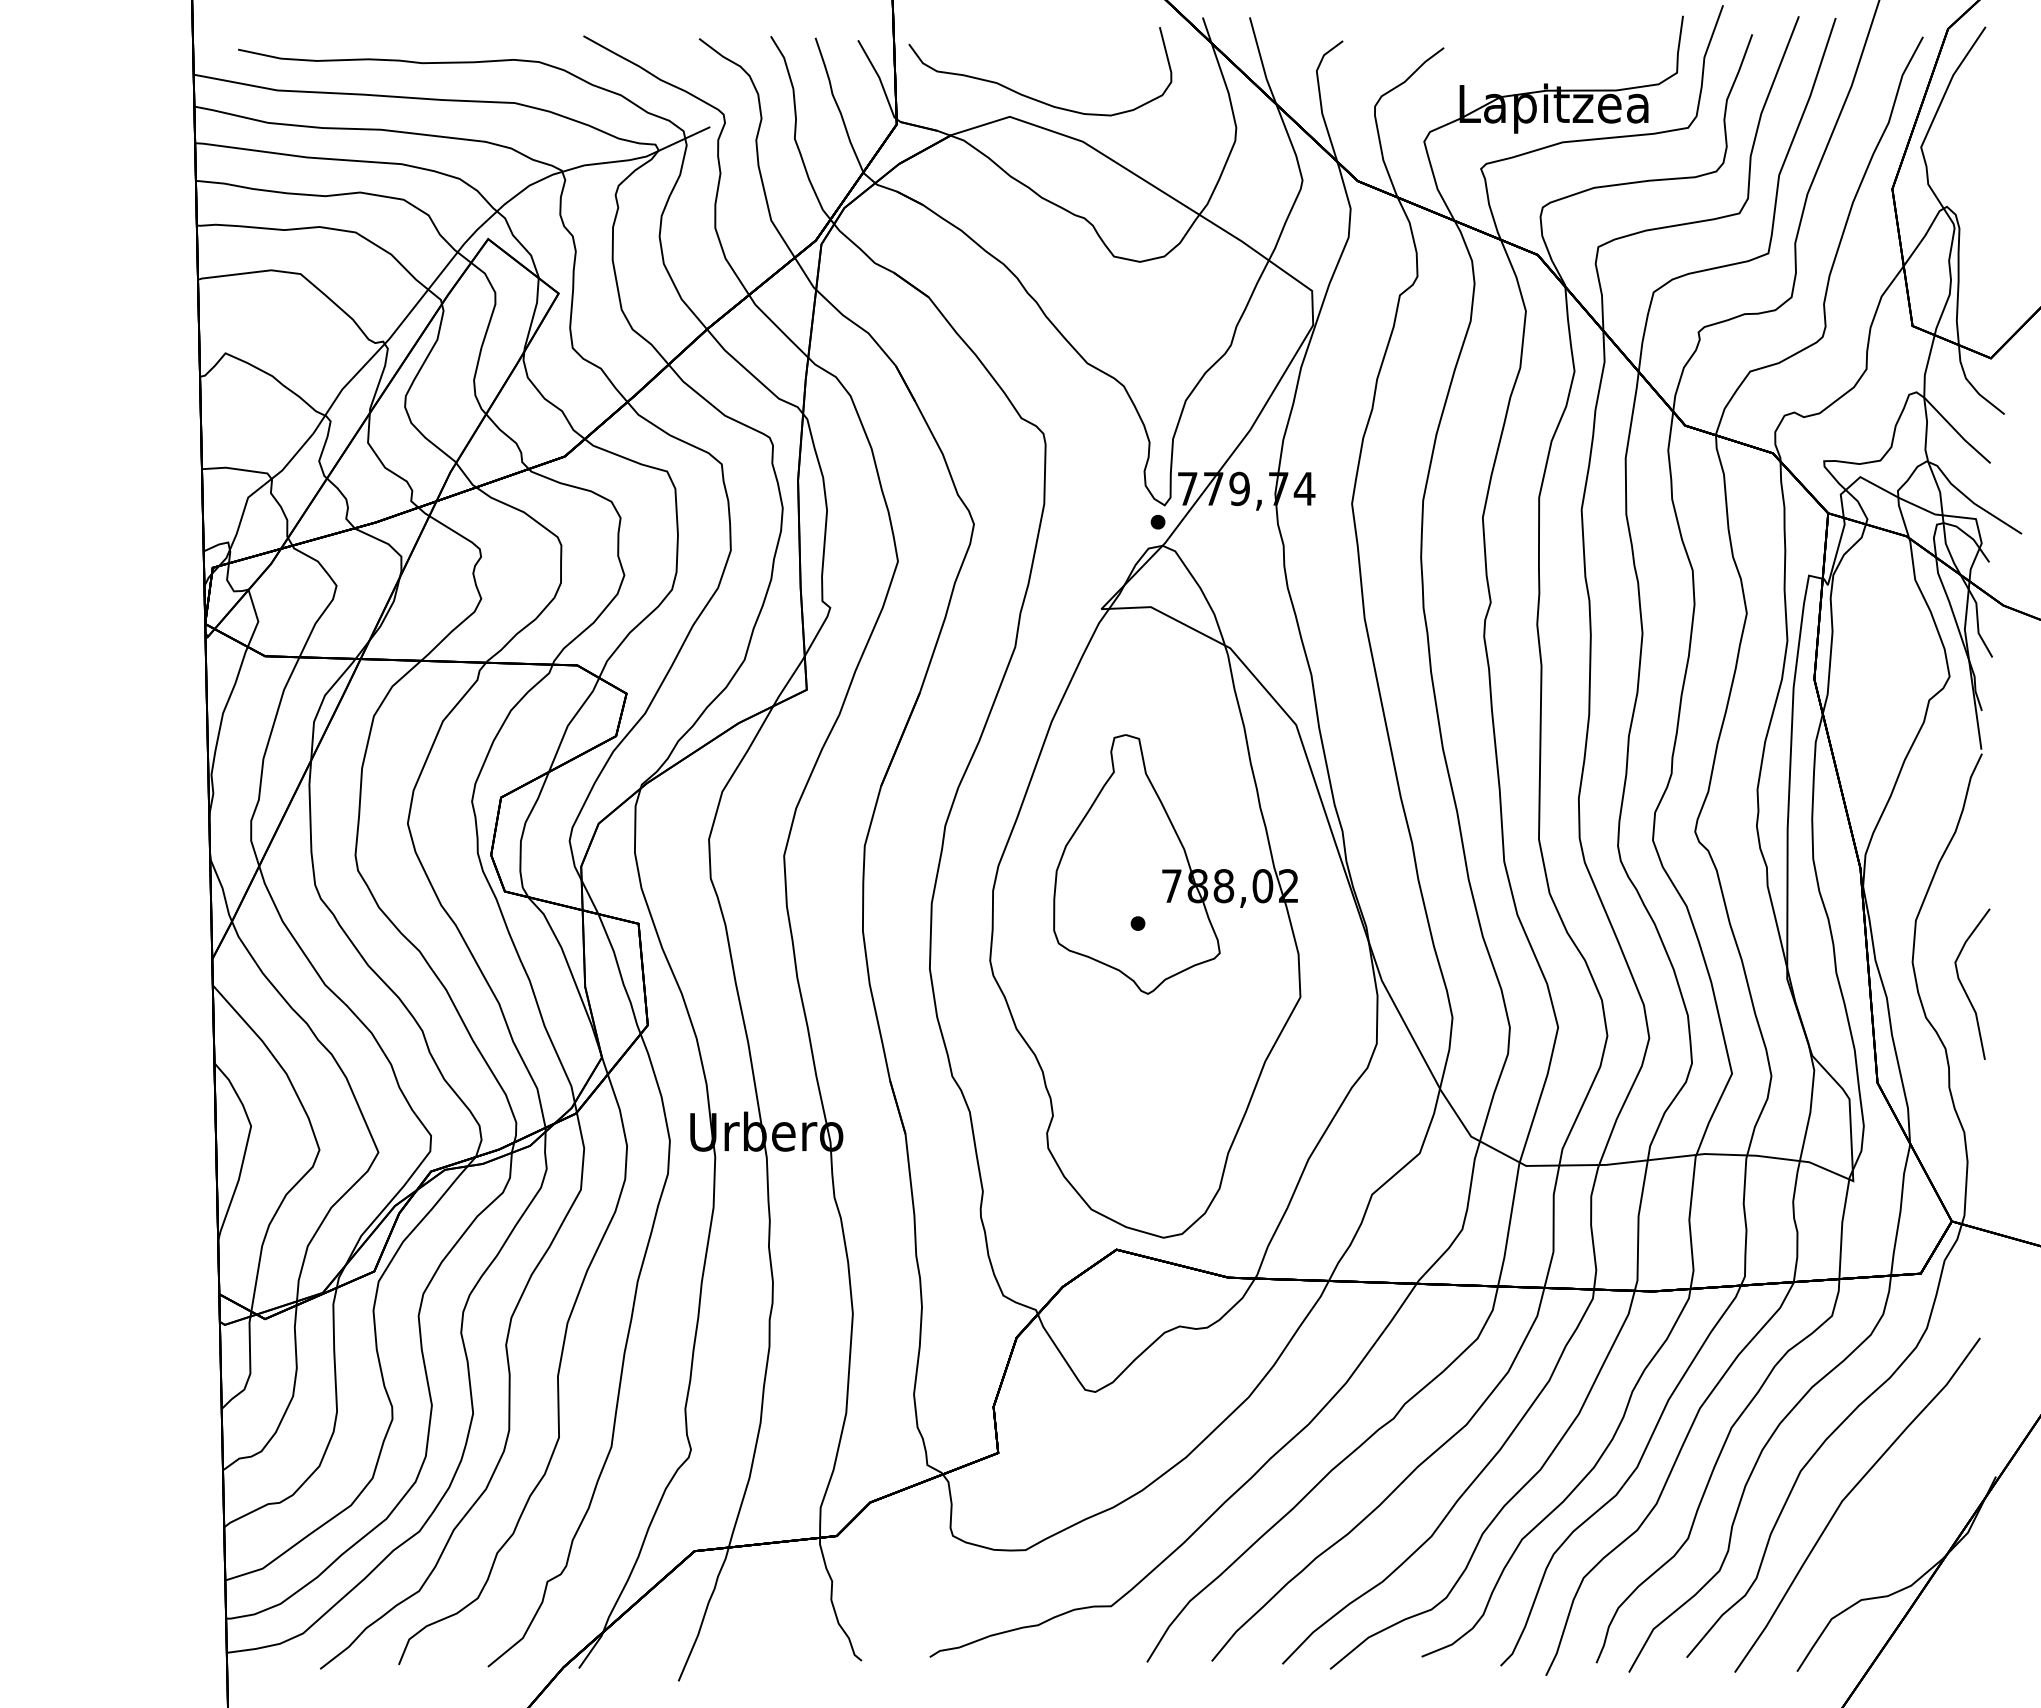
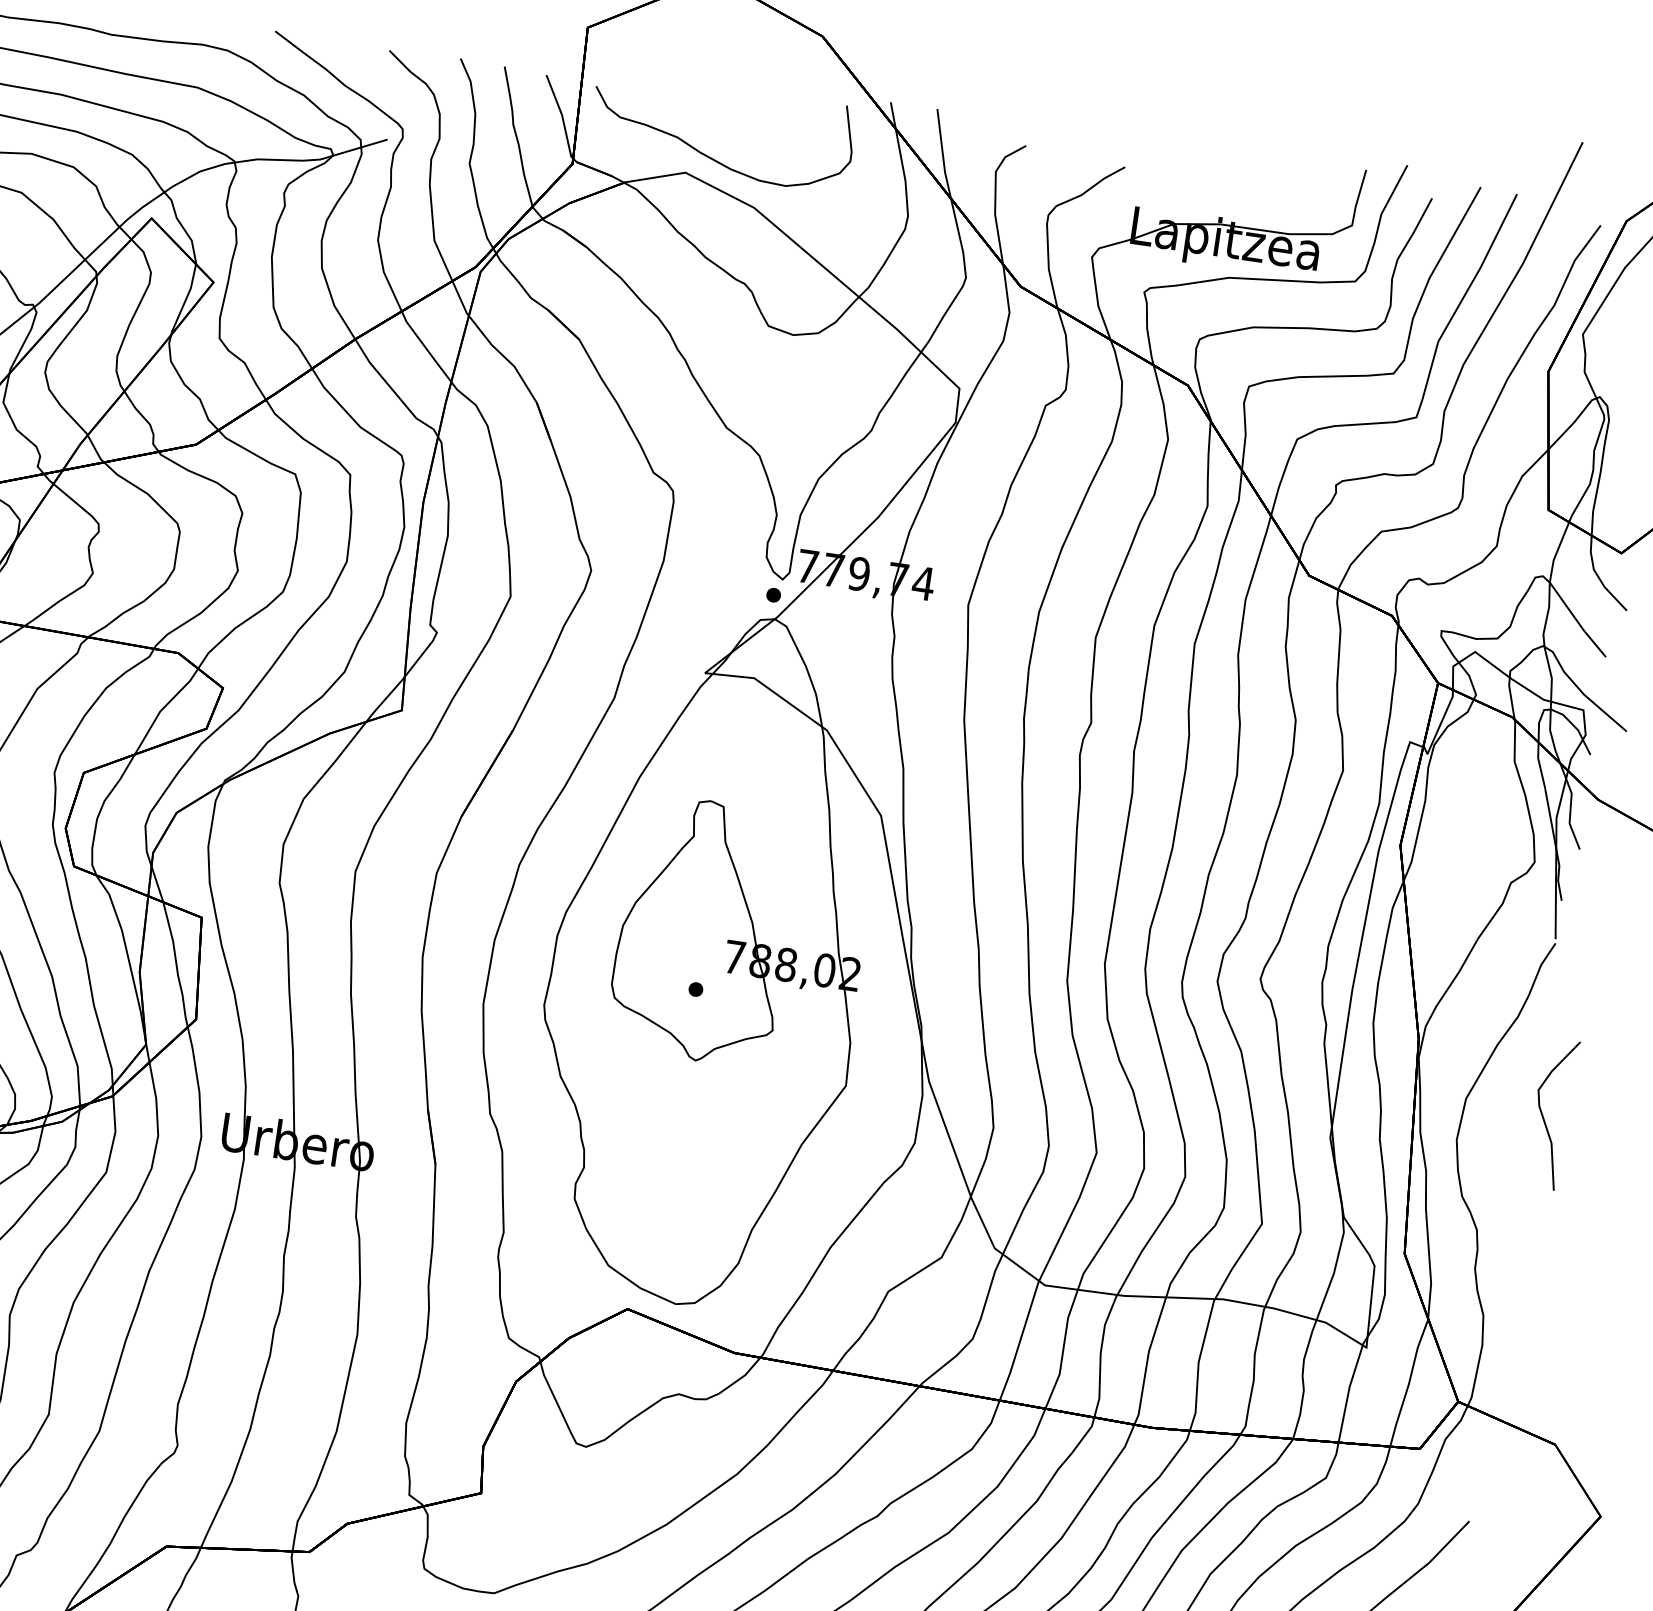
curve: (1964, 987) -> (1543, 1116), moved

